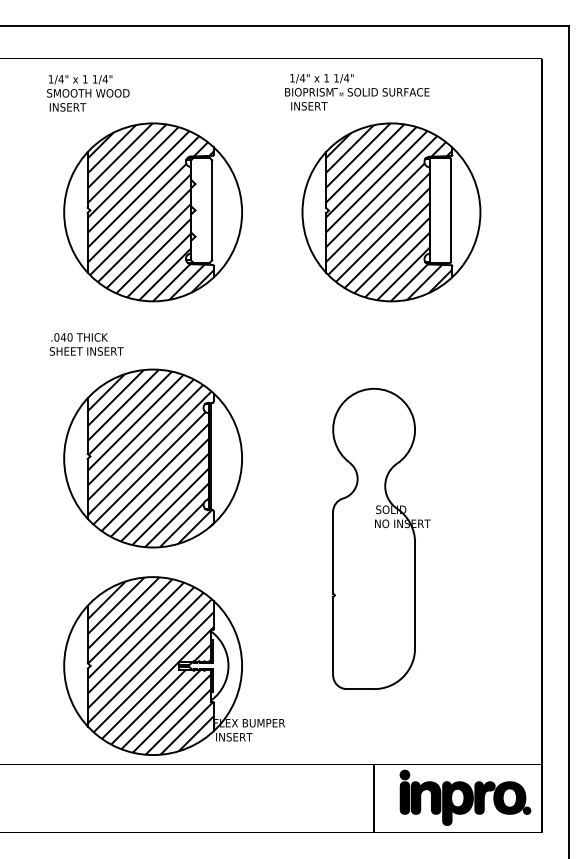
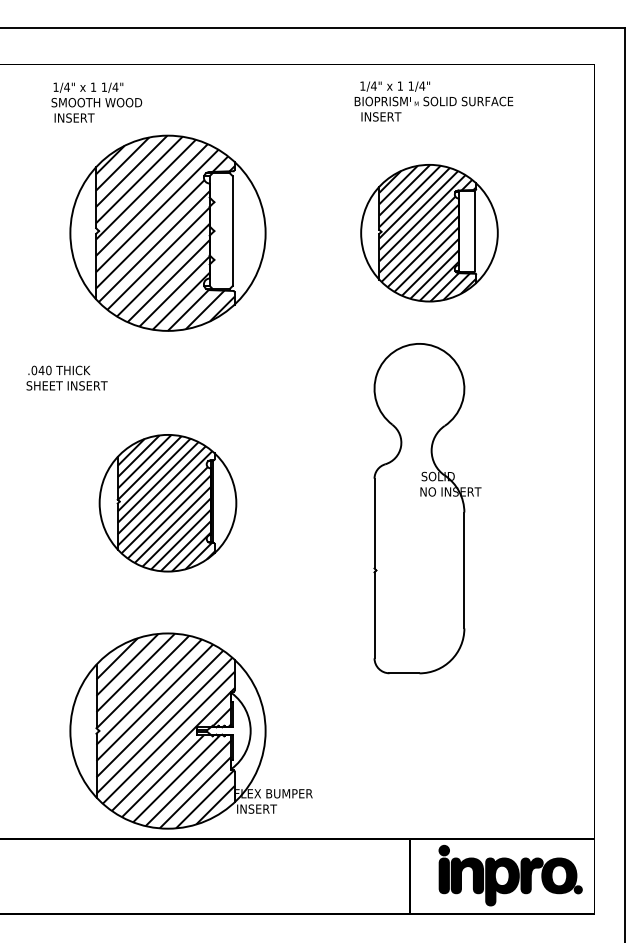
text: (356, 92) -> (433, 101), moved
part: (391, 211) -> (429, 232), size x0.7
text: (86, 343) -> (66, 377), moved
part: (152, 457) -> (167, 502), size x0.7
part: (381, 538) -> (427, 508), moved

